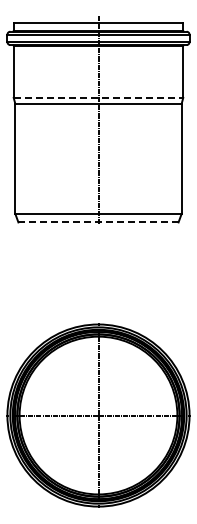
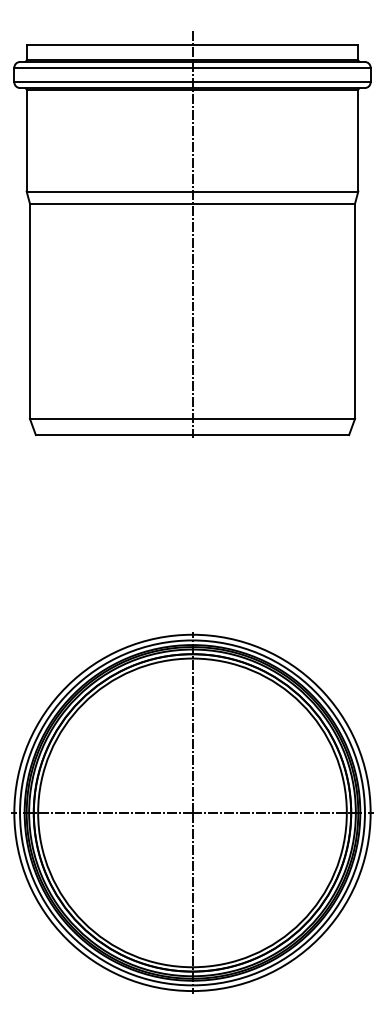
line: (98, 97) -> (192, 190), dashed -> solid
line: (98, 222) -> (192, 435), dashed -> solid

